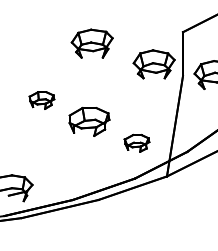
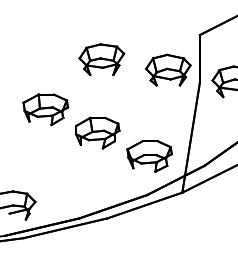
part: (91, 43) -> (100, 59), moved
part: (41, 100) -> (45, 109), size x1.67
part: (136, 143) -> (149, 156), size x1.67

